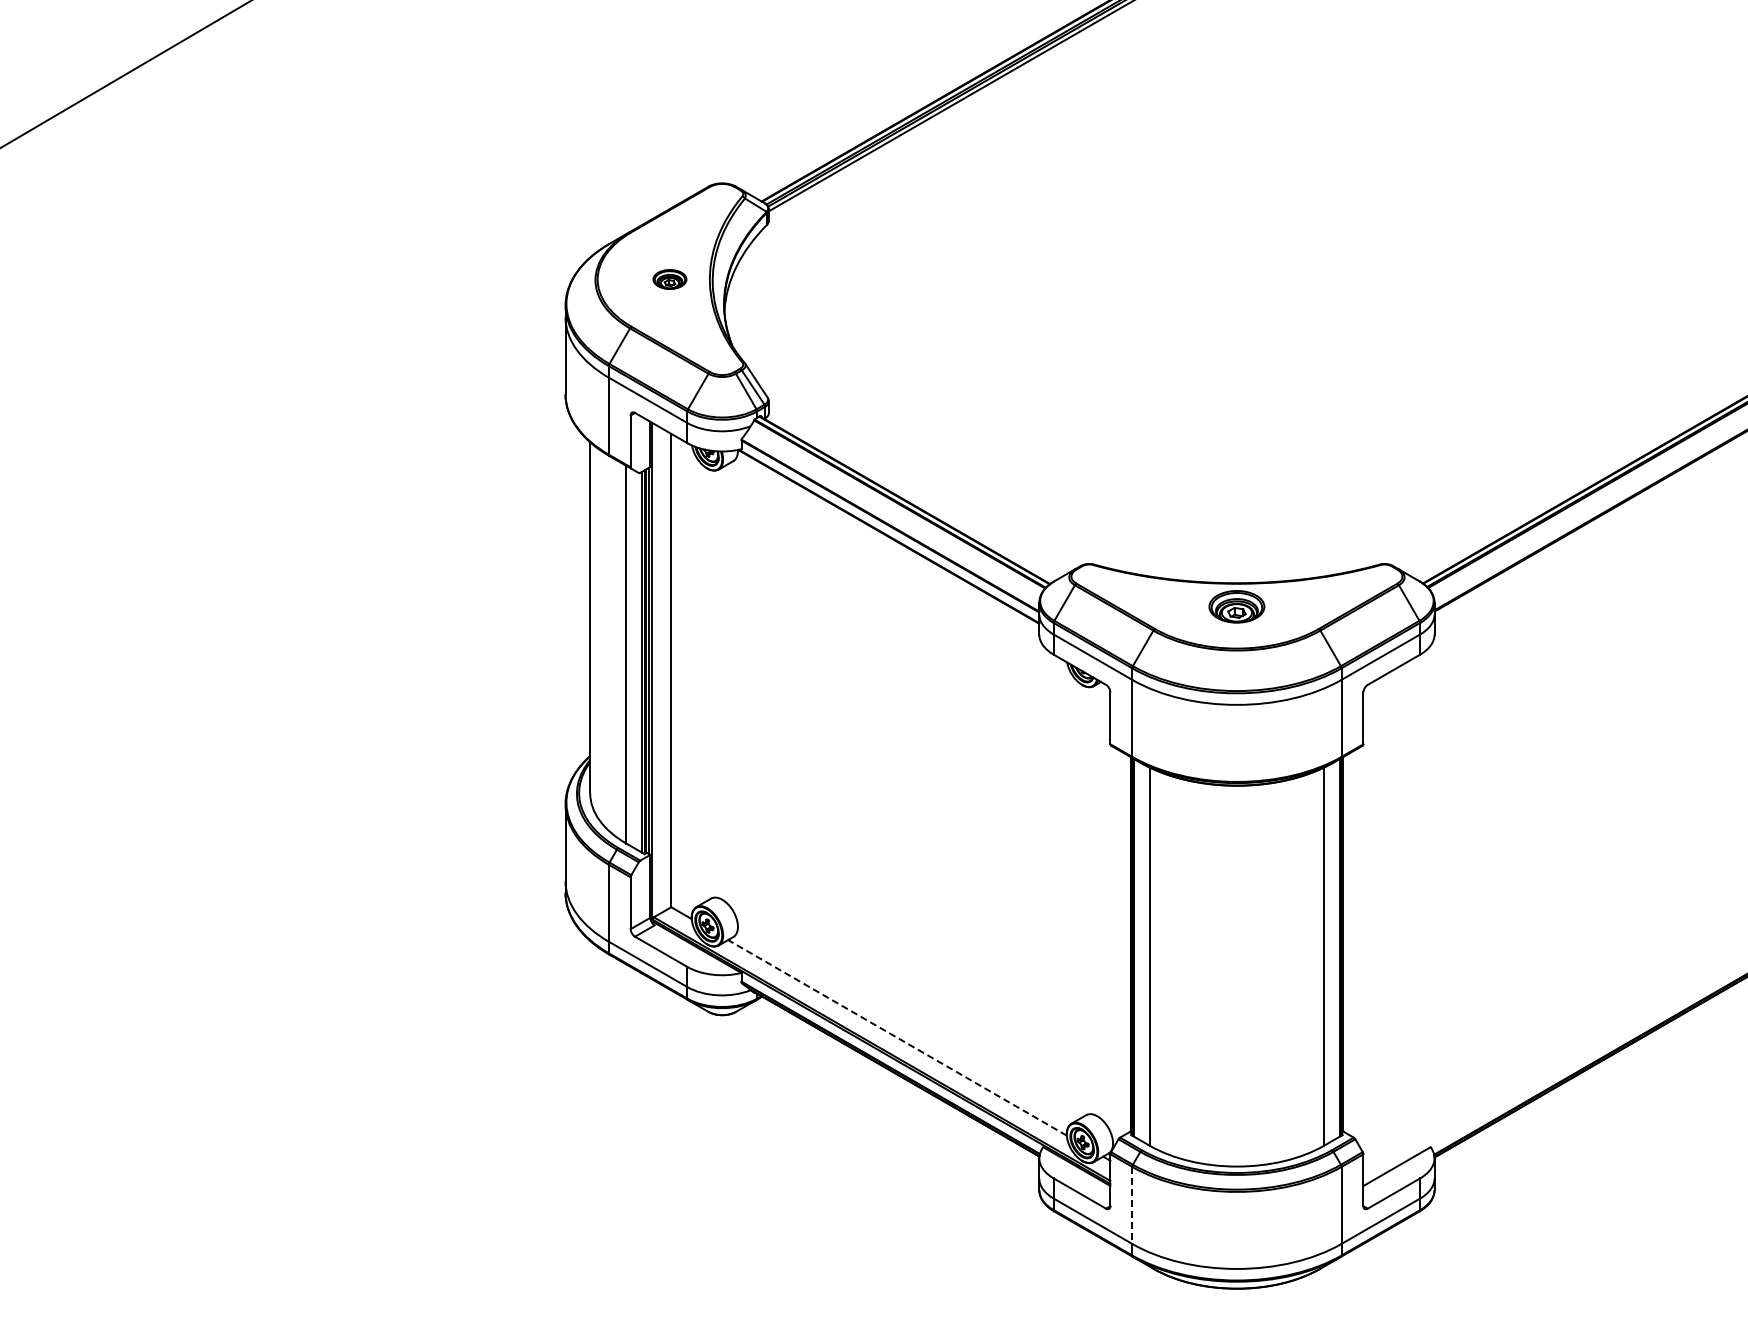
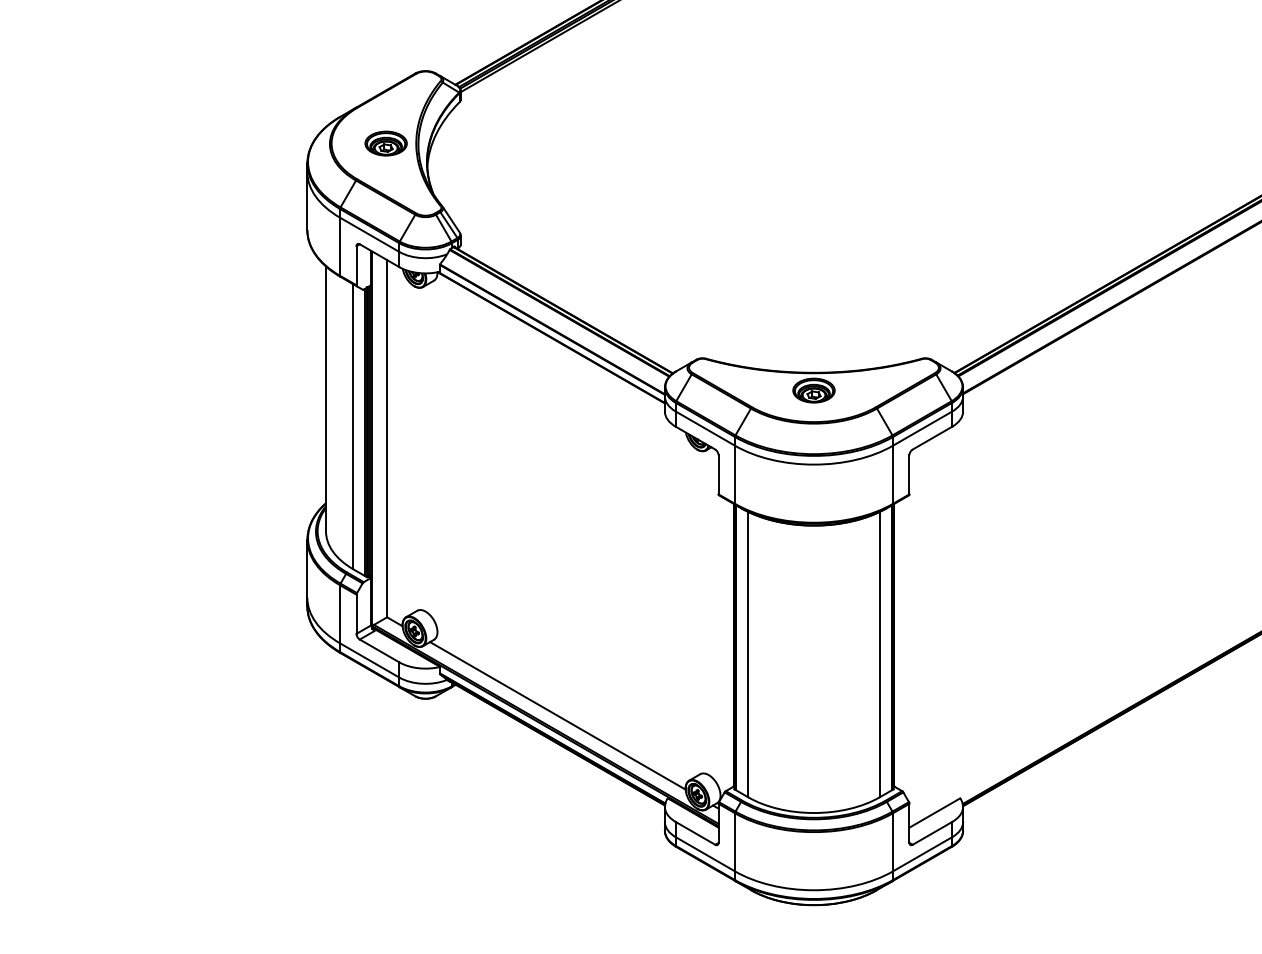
part: (669, 279) -> (385, 143), size x1.67
line: (897, 1037) -> (557, 715), dashed -> solid
line: (1132, 1205) -> (735, 842), dashed -> solid

